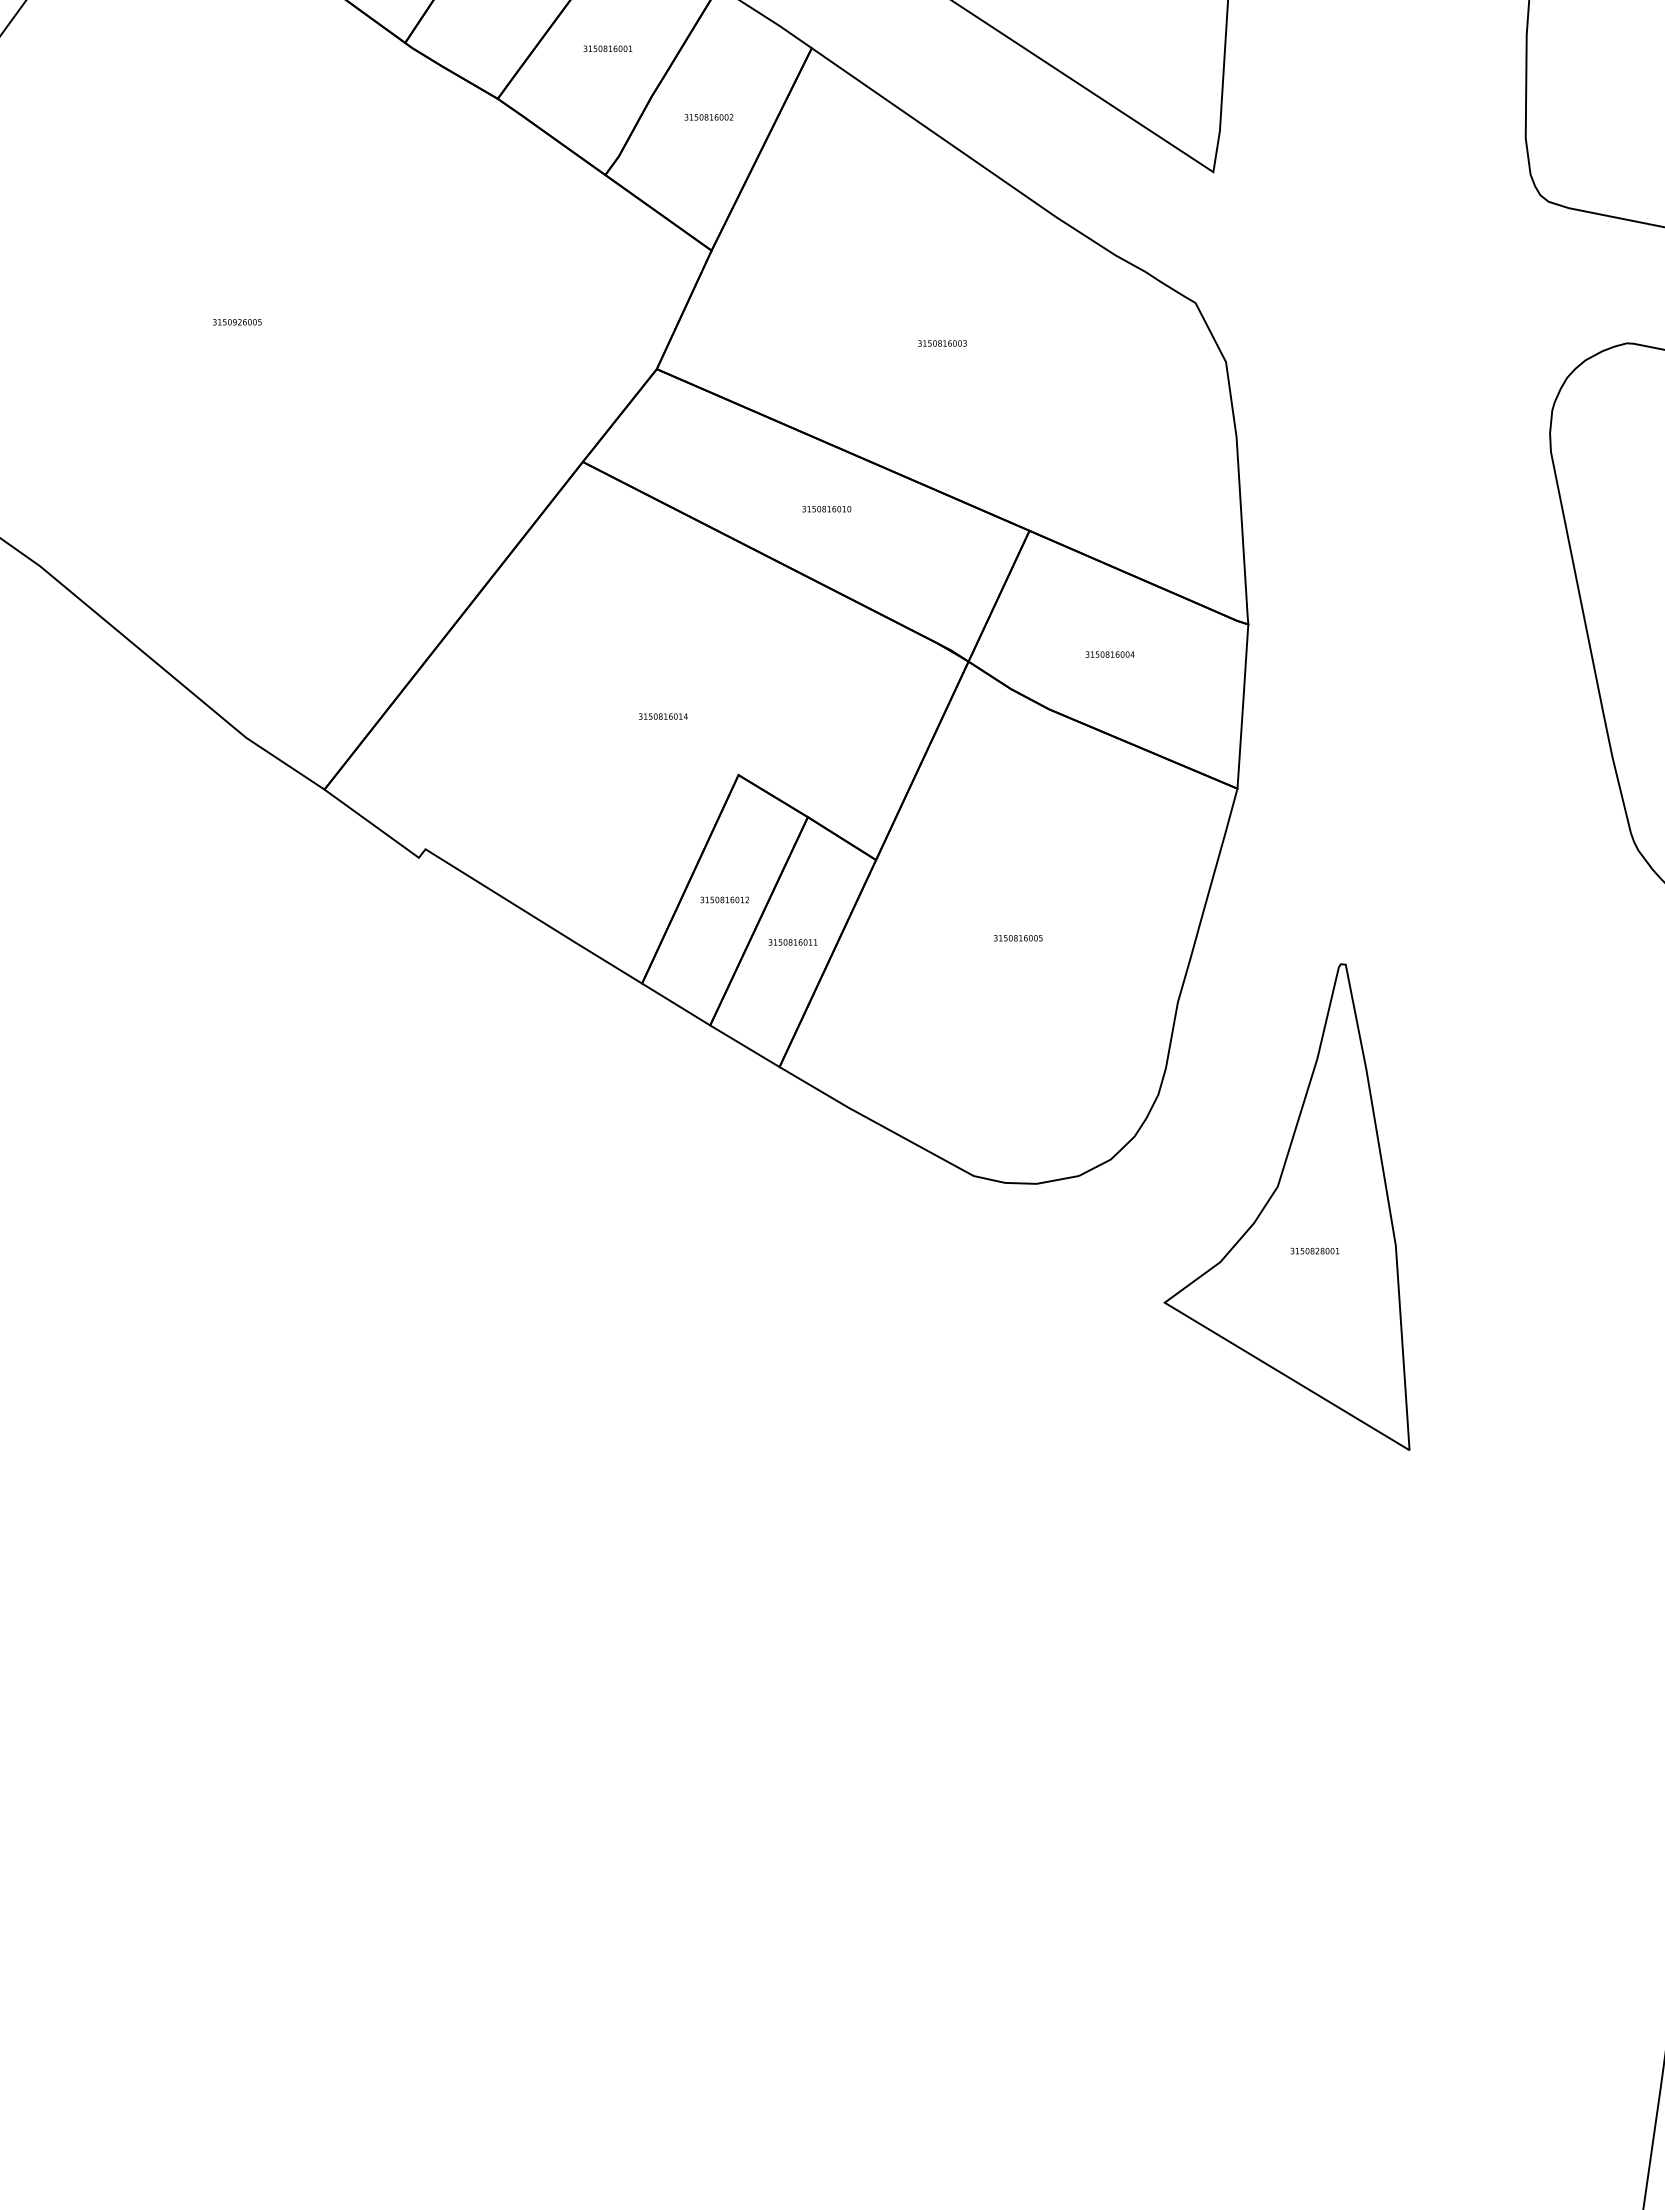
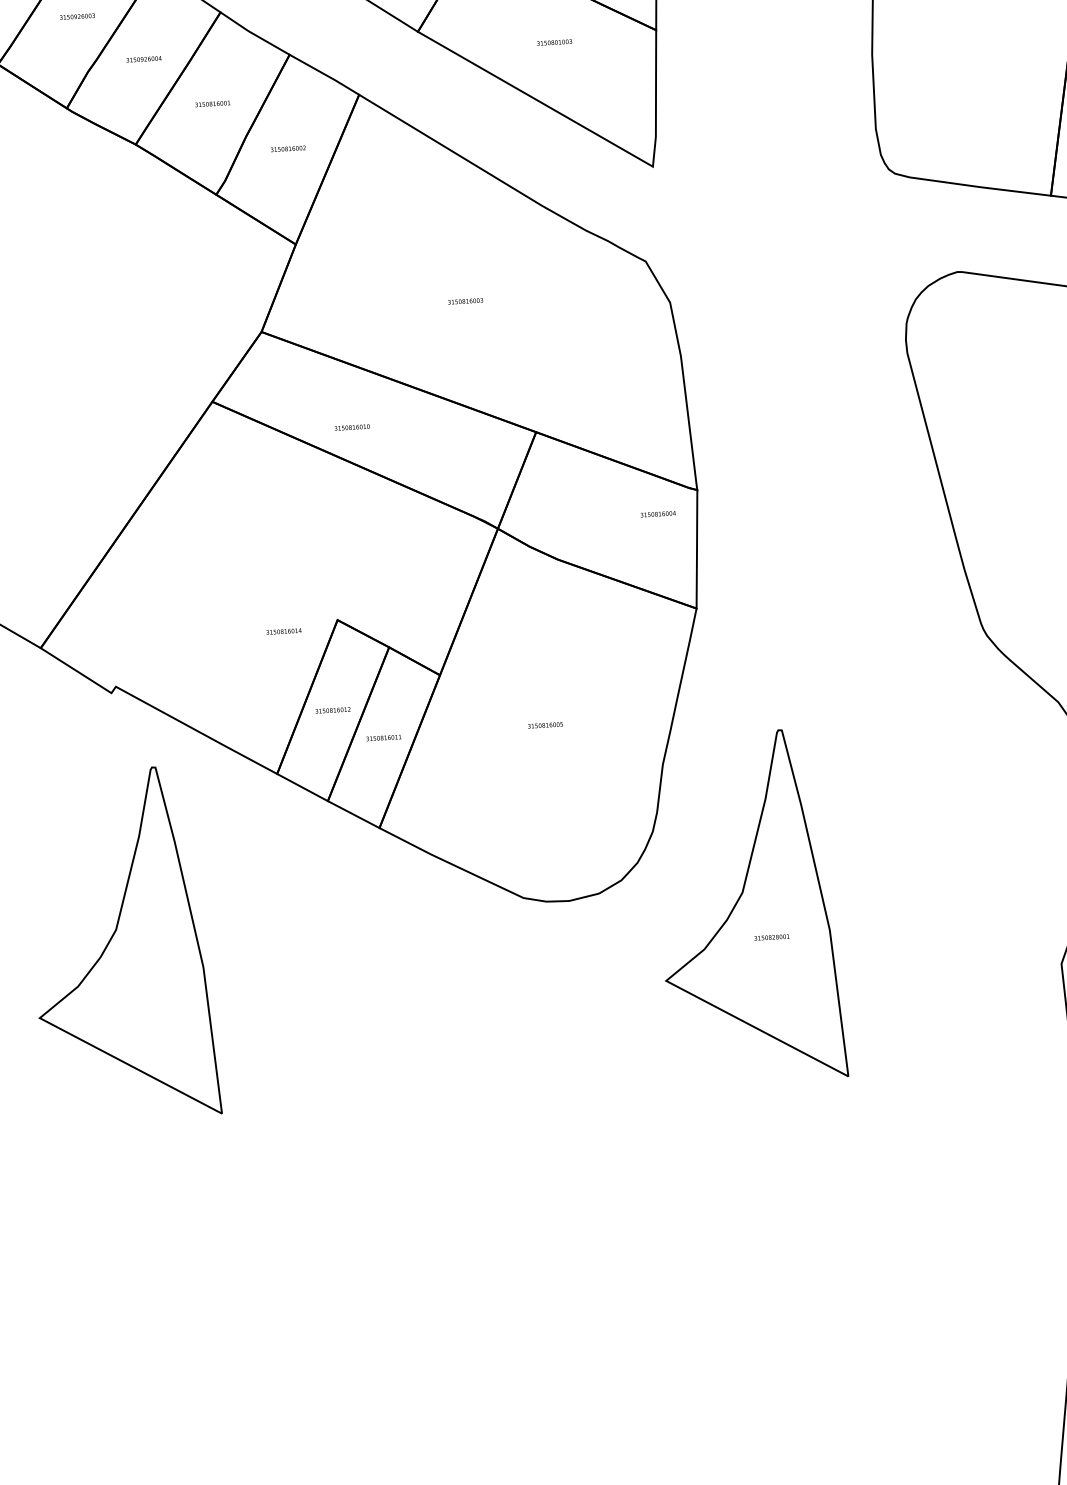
text: (826, 509) -> (352, 427), moved
text: (1109, 654) -> (657, 514), moved
text: (663, 716) -> (284, 631), moved
part: (414, 1206) -> (123, 943), added

